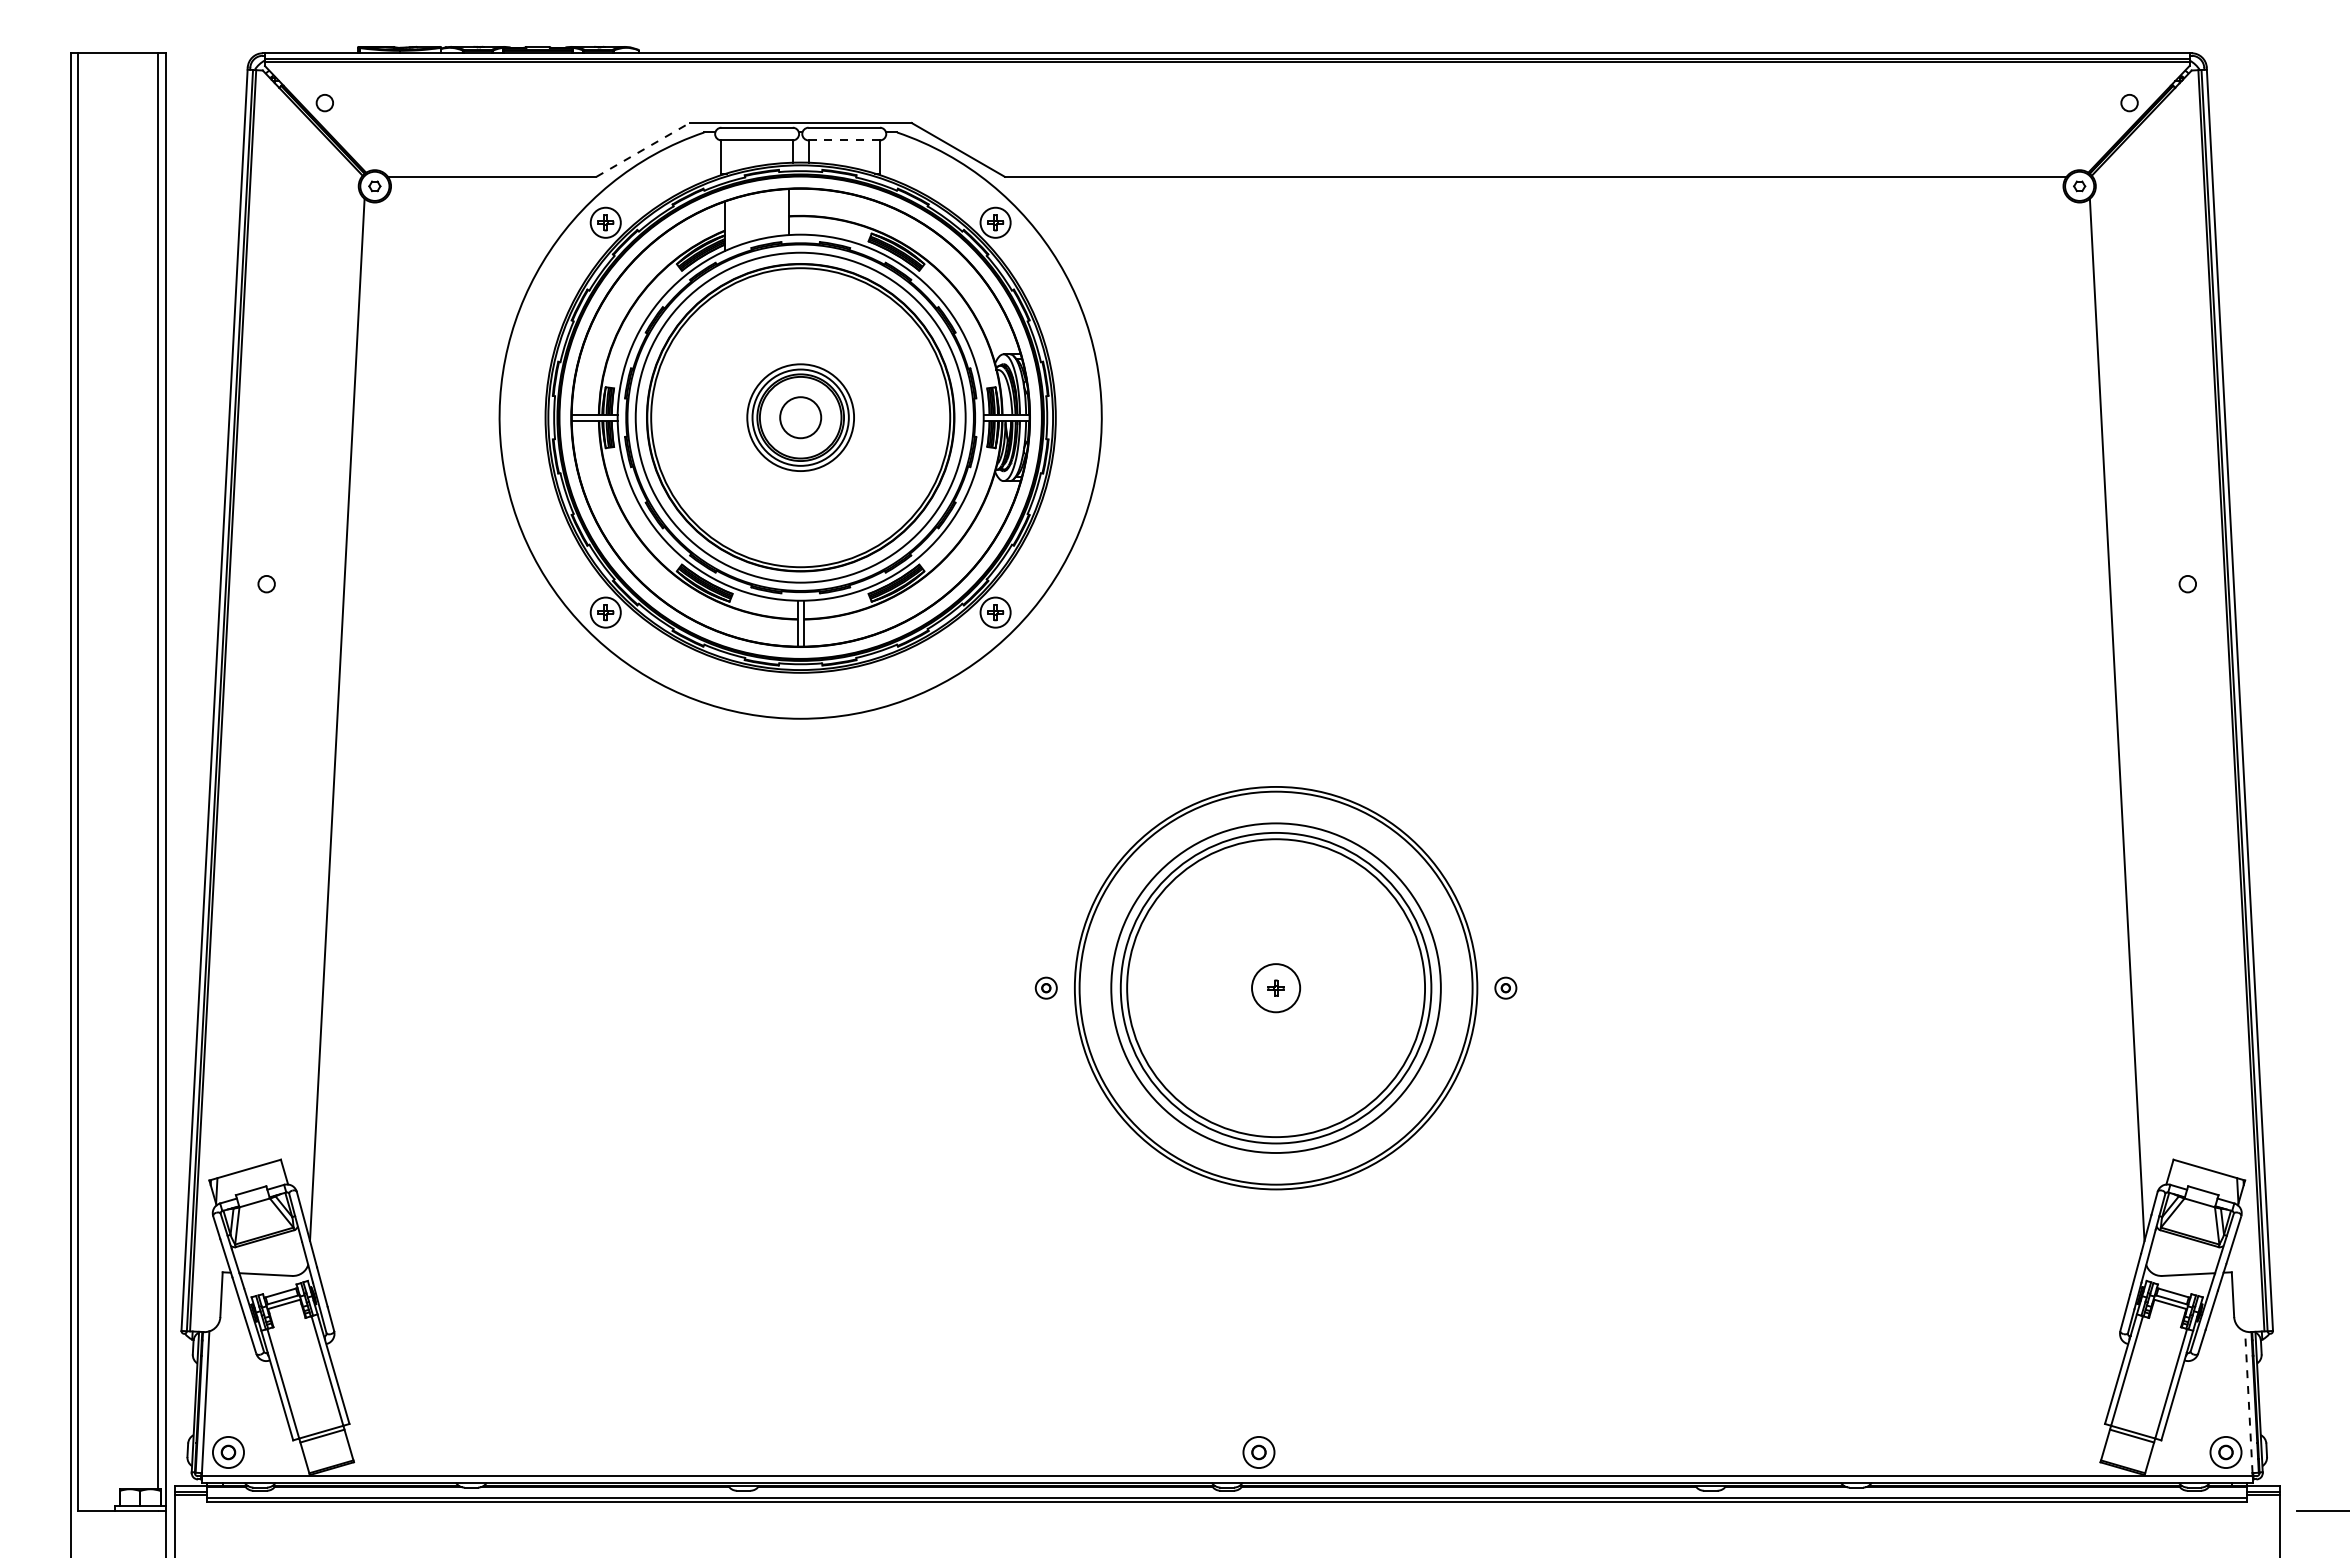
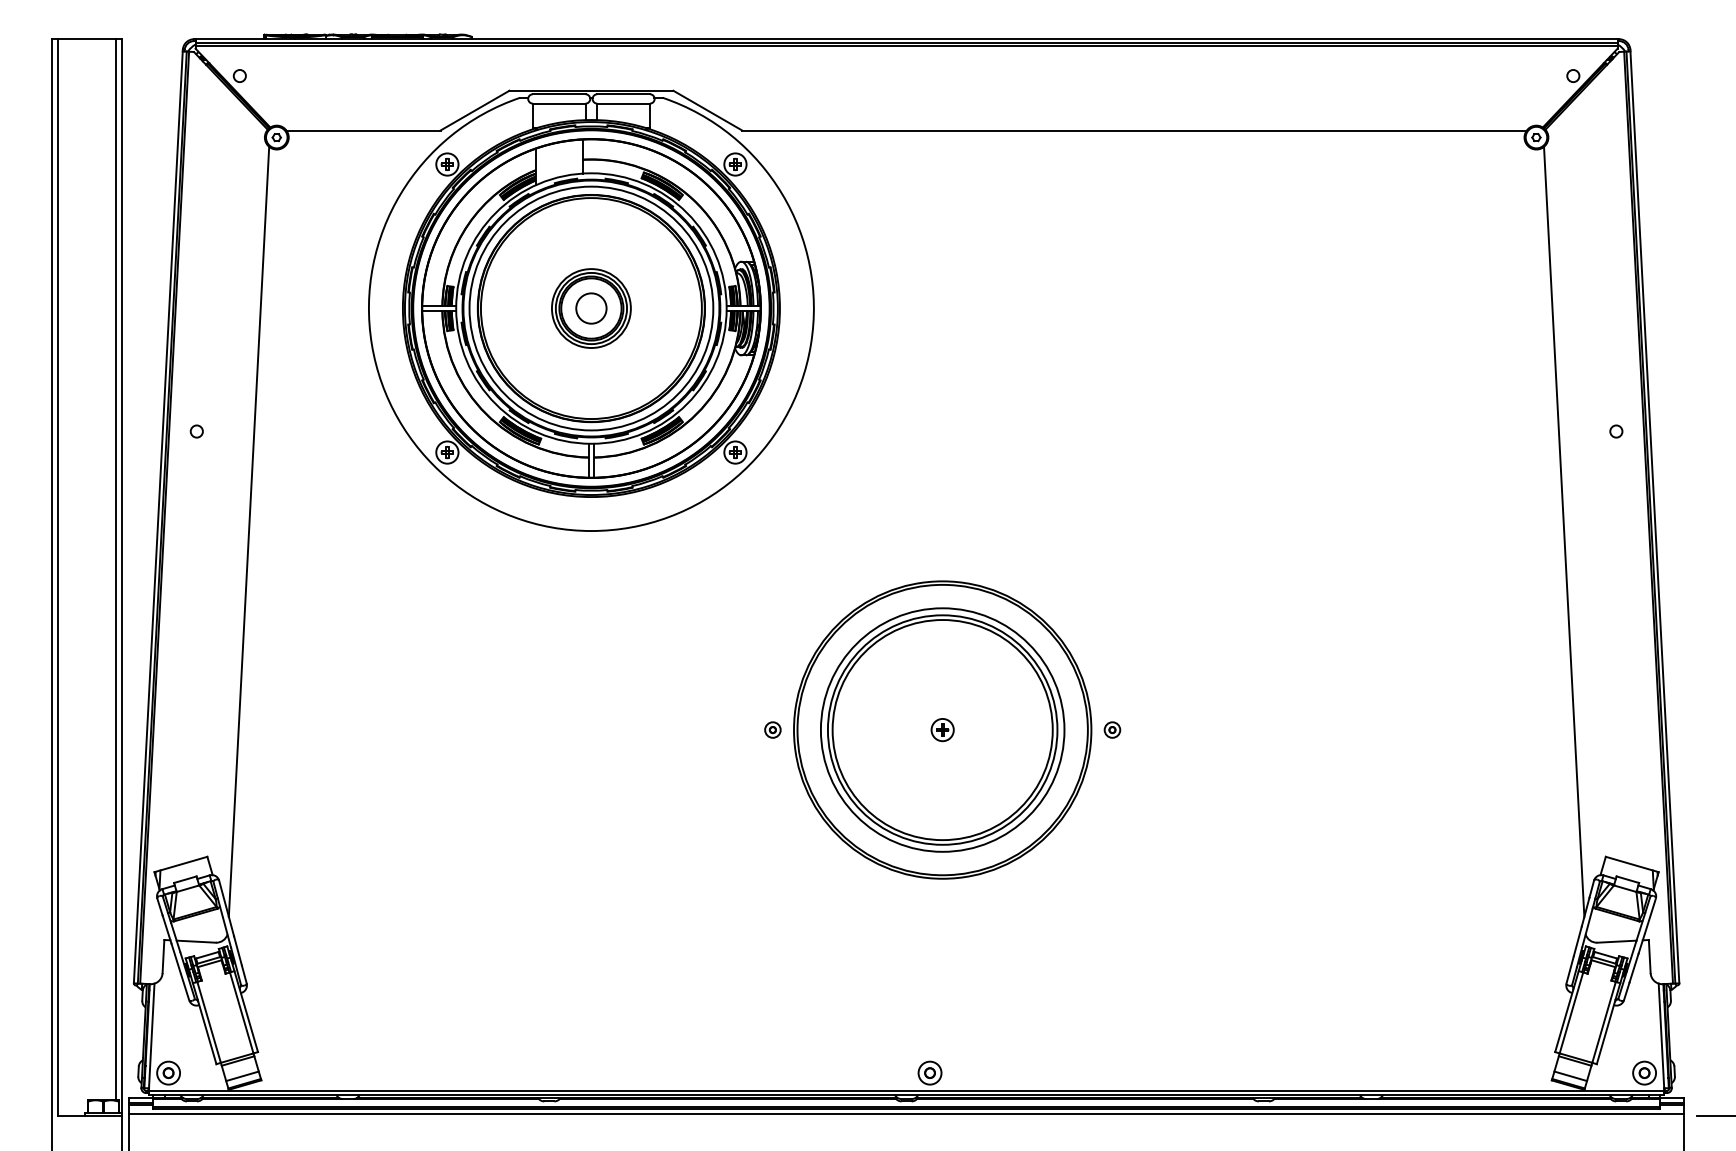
line: (844, 140) -> (623, 103), dashed -> solid
line: (643, 149) -> (475, 110), dashed -> solid
circle: (1276, 988) -> (942, 730), size x0.62
line: (2248, 1401) -> (1661, 1035), dashed -> solid
line: (328, 1456) -> (242, 1076), added
line: (2126, 1456) -> (1571, 1076), added
line: (1227, 1507) -> (906, 1113), added

